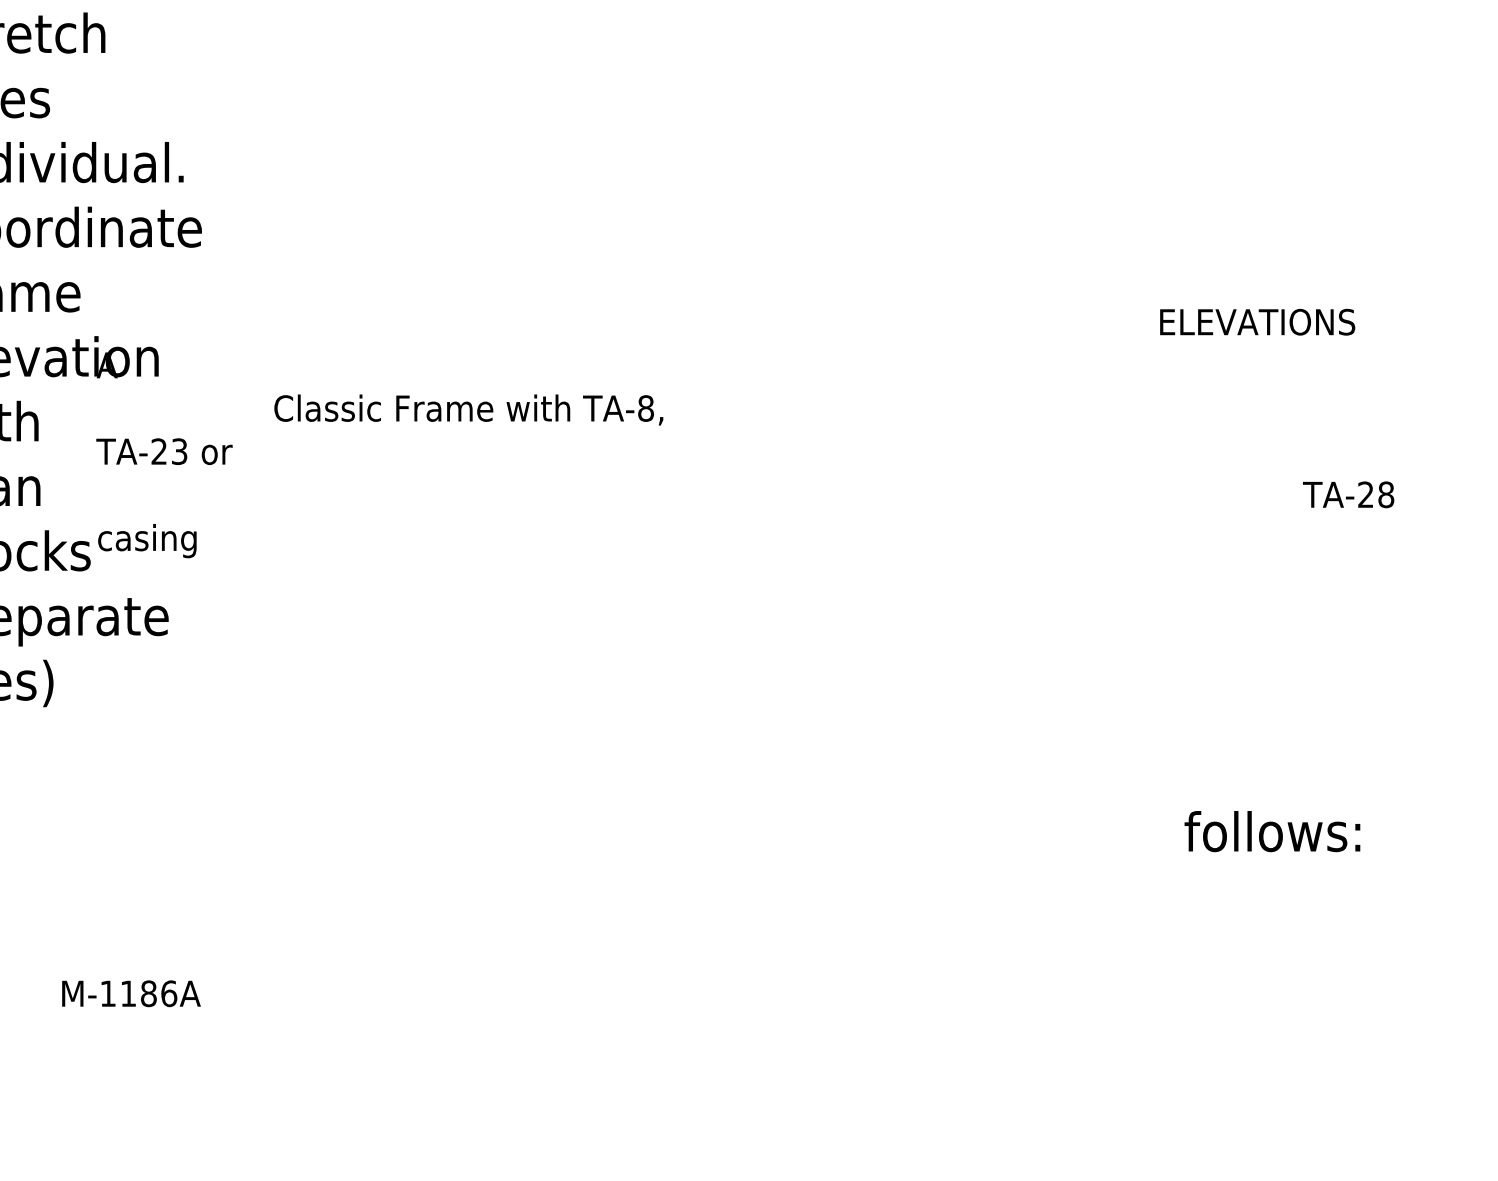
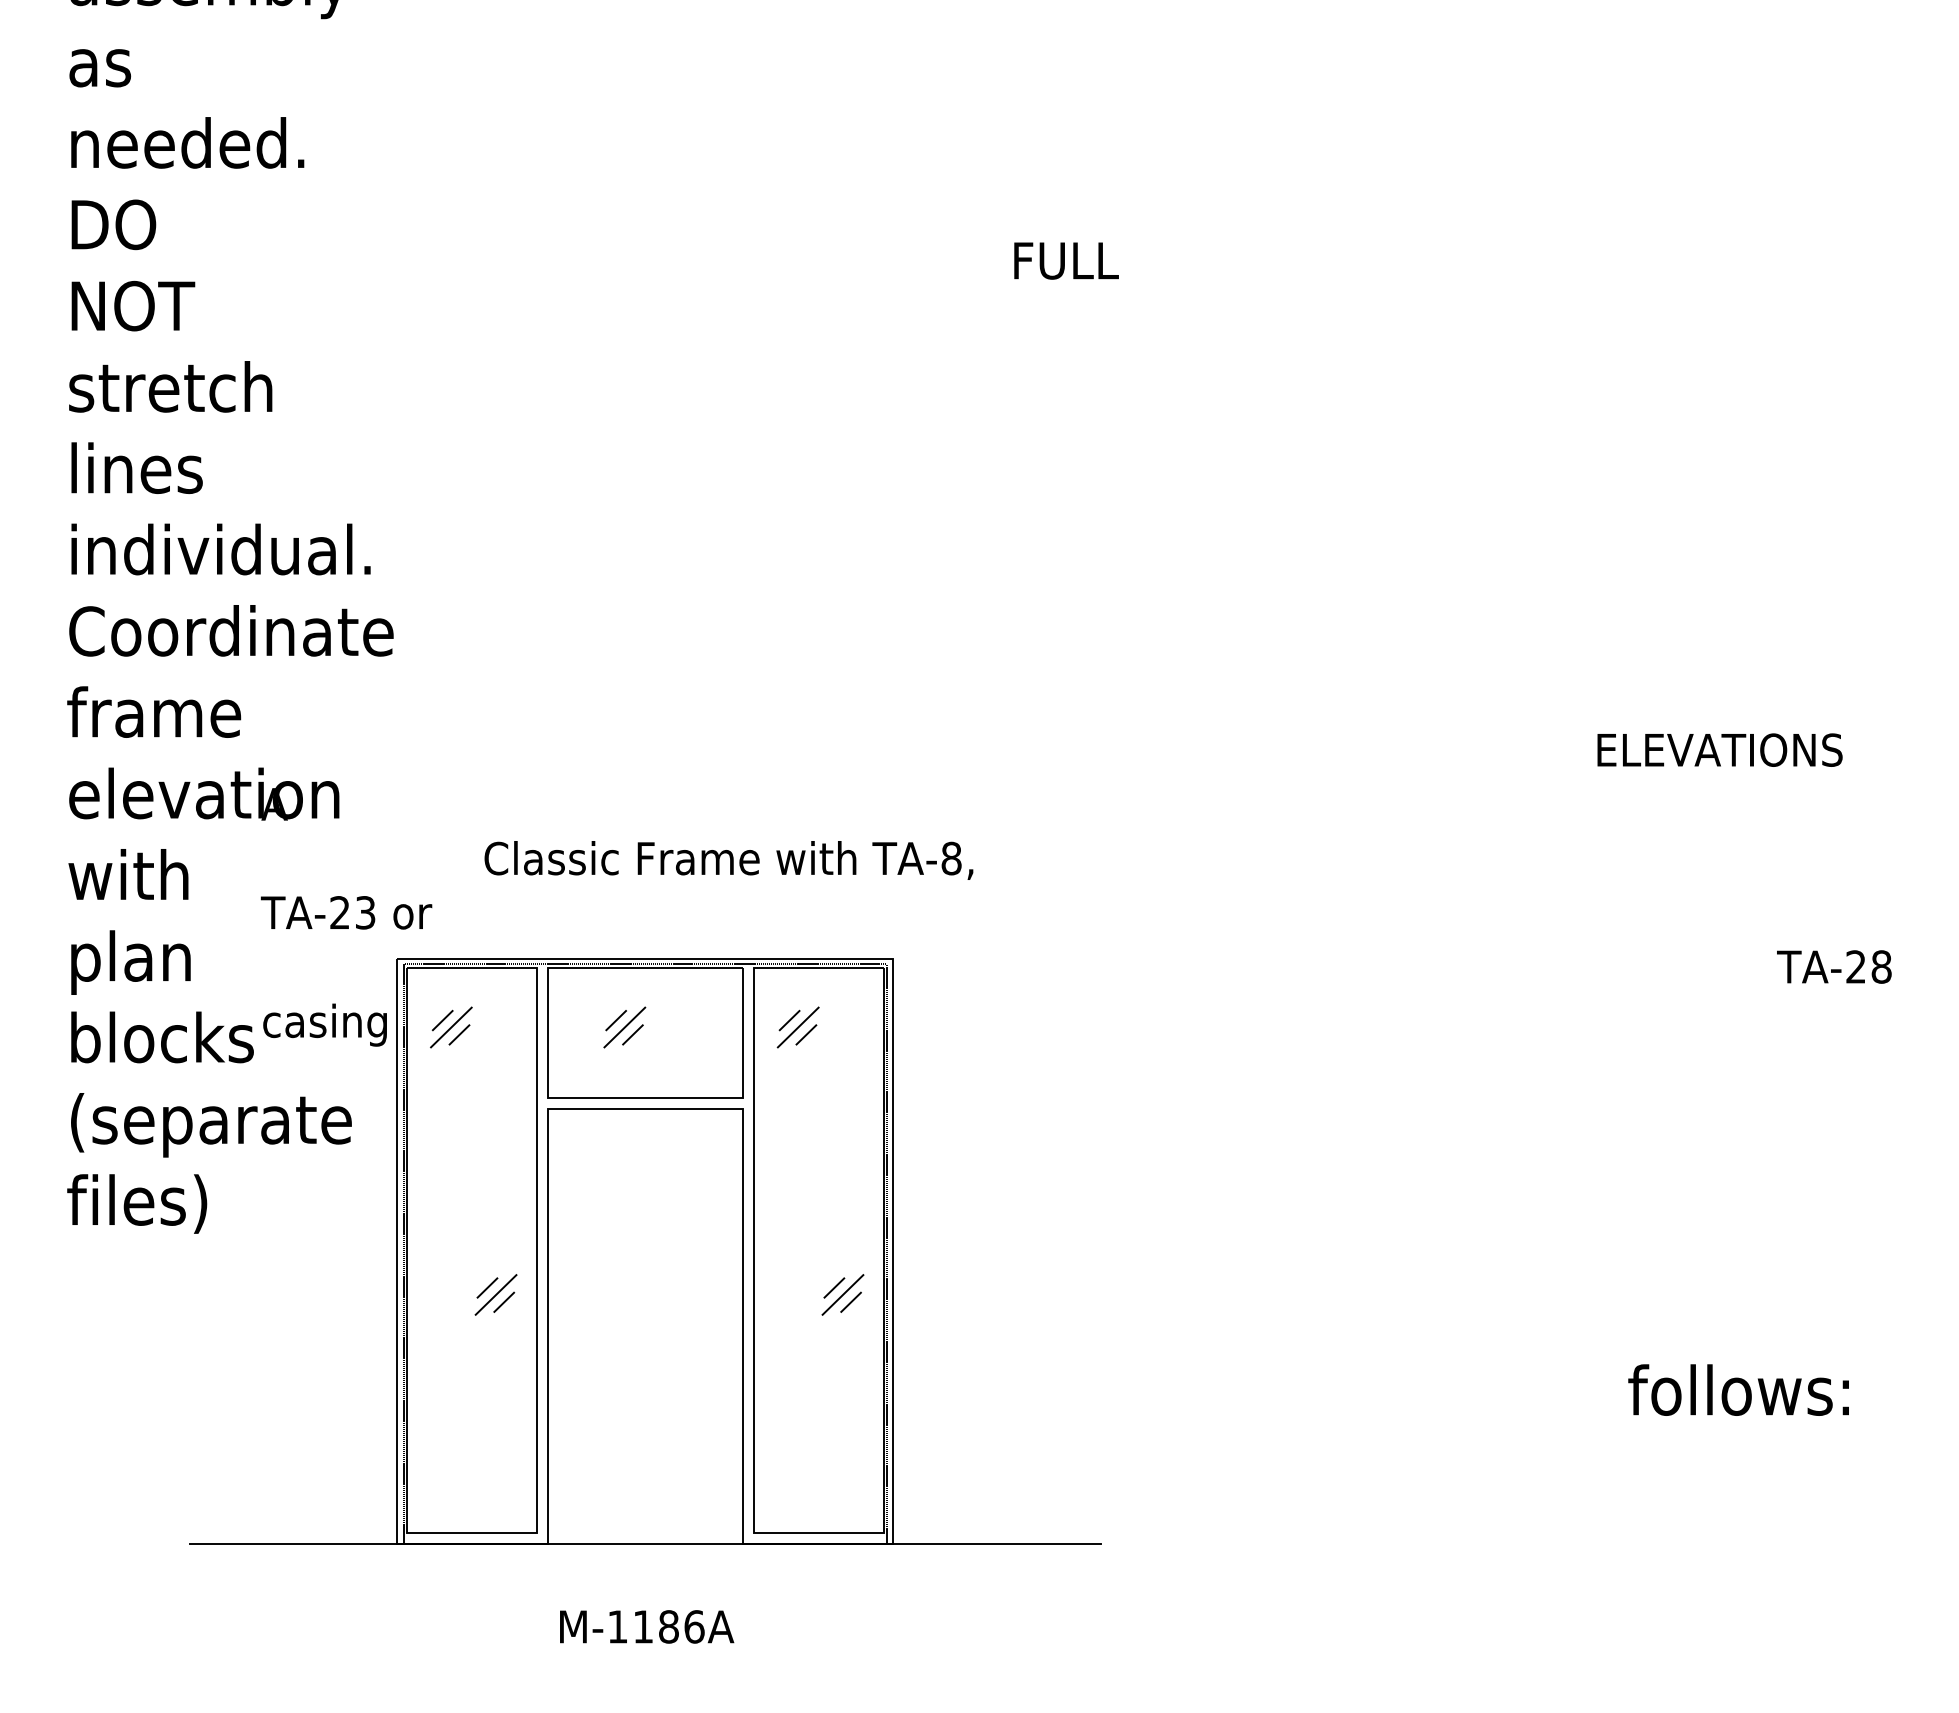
part: (402, 721) -> (645, 1251), added
text: (131, 993) -> (647, 1626), moved

